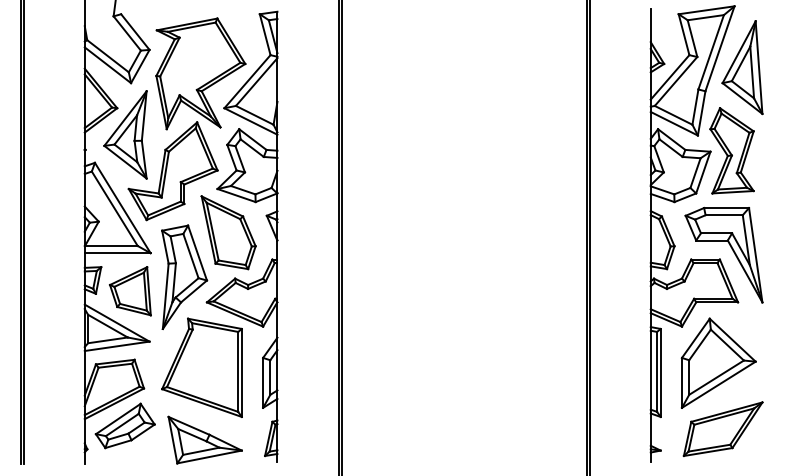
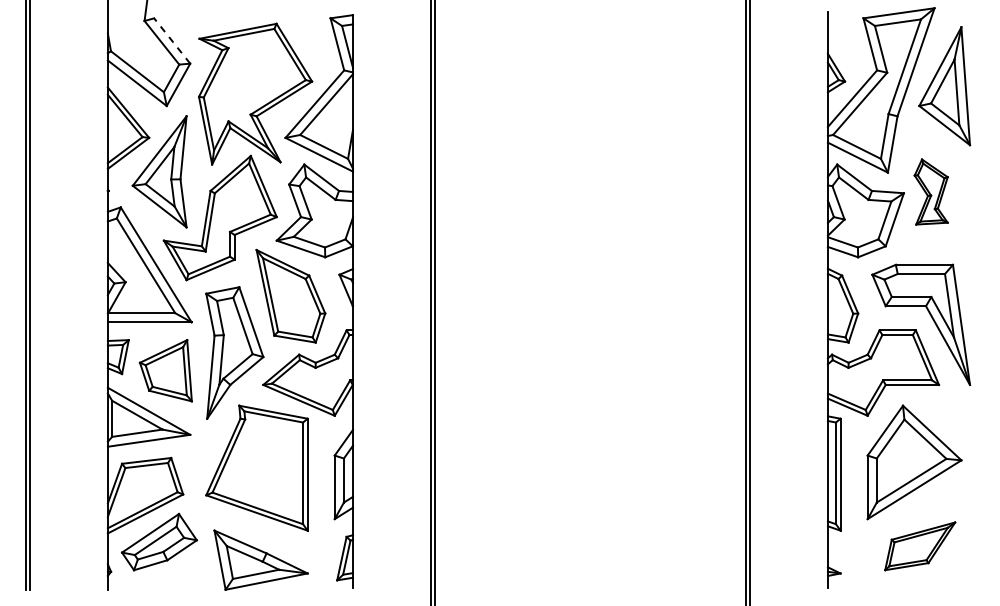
line: (135, 32) -> (172, 41), solid -> dashed
part: (731, 150) -> (930, 191), size x0.6
part: (723, 429) -> (920, 546), size x0.7

